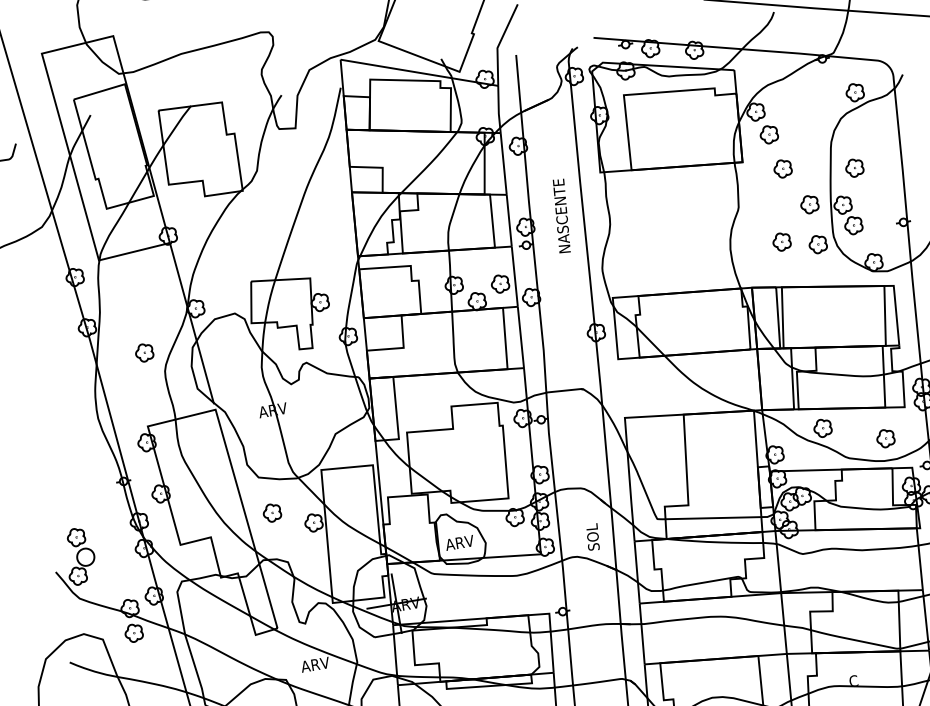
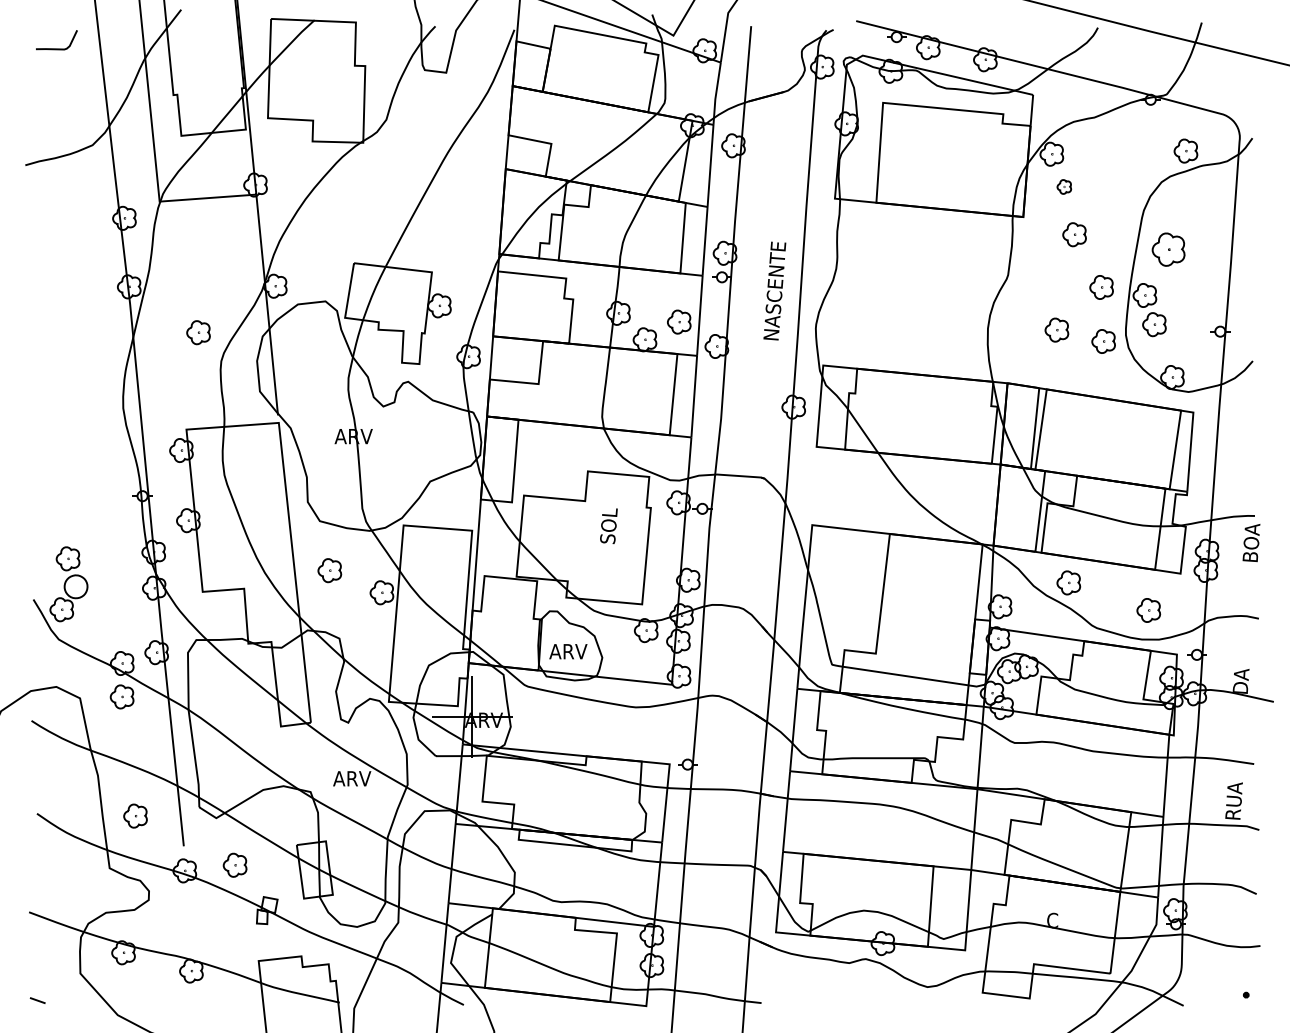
part: (769, 134) -> (1064, 186), size x0.6
part: (854, 167) -> (1168, 249), size x1.4
text: (561, 215) -> (774, 290), moved
text: (592, 537) -> (608, 526), moved

